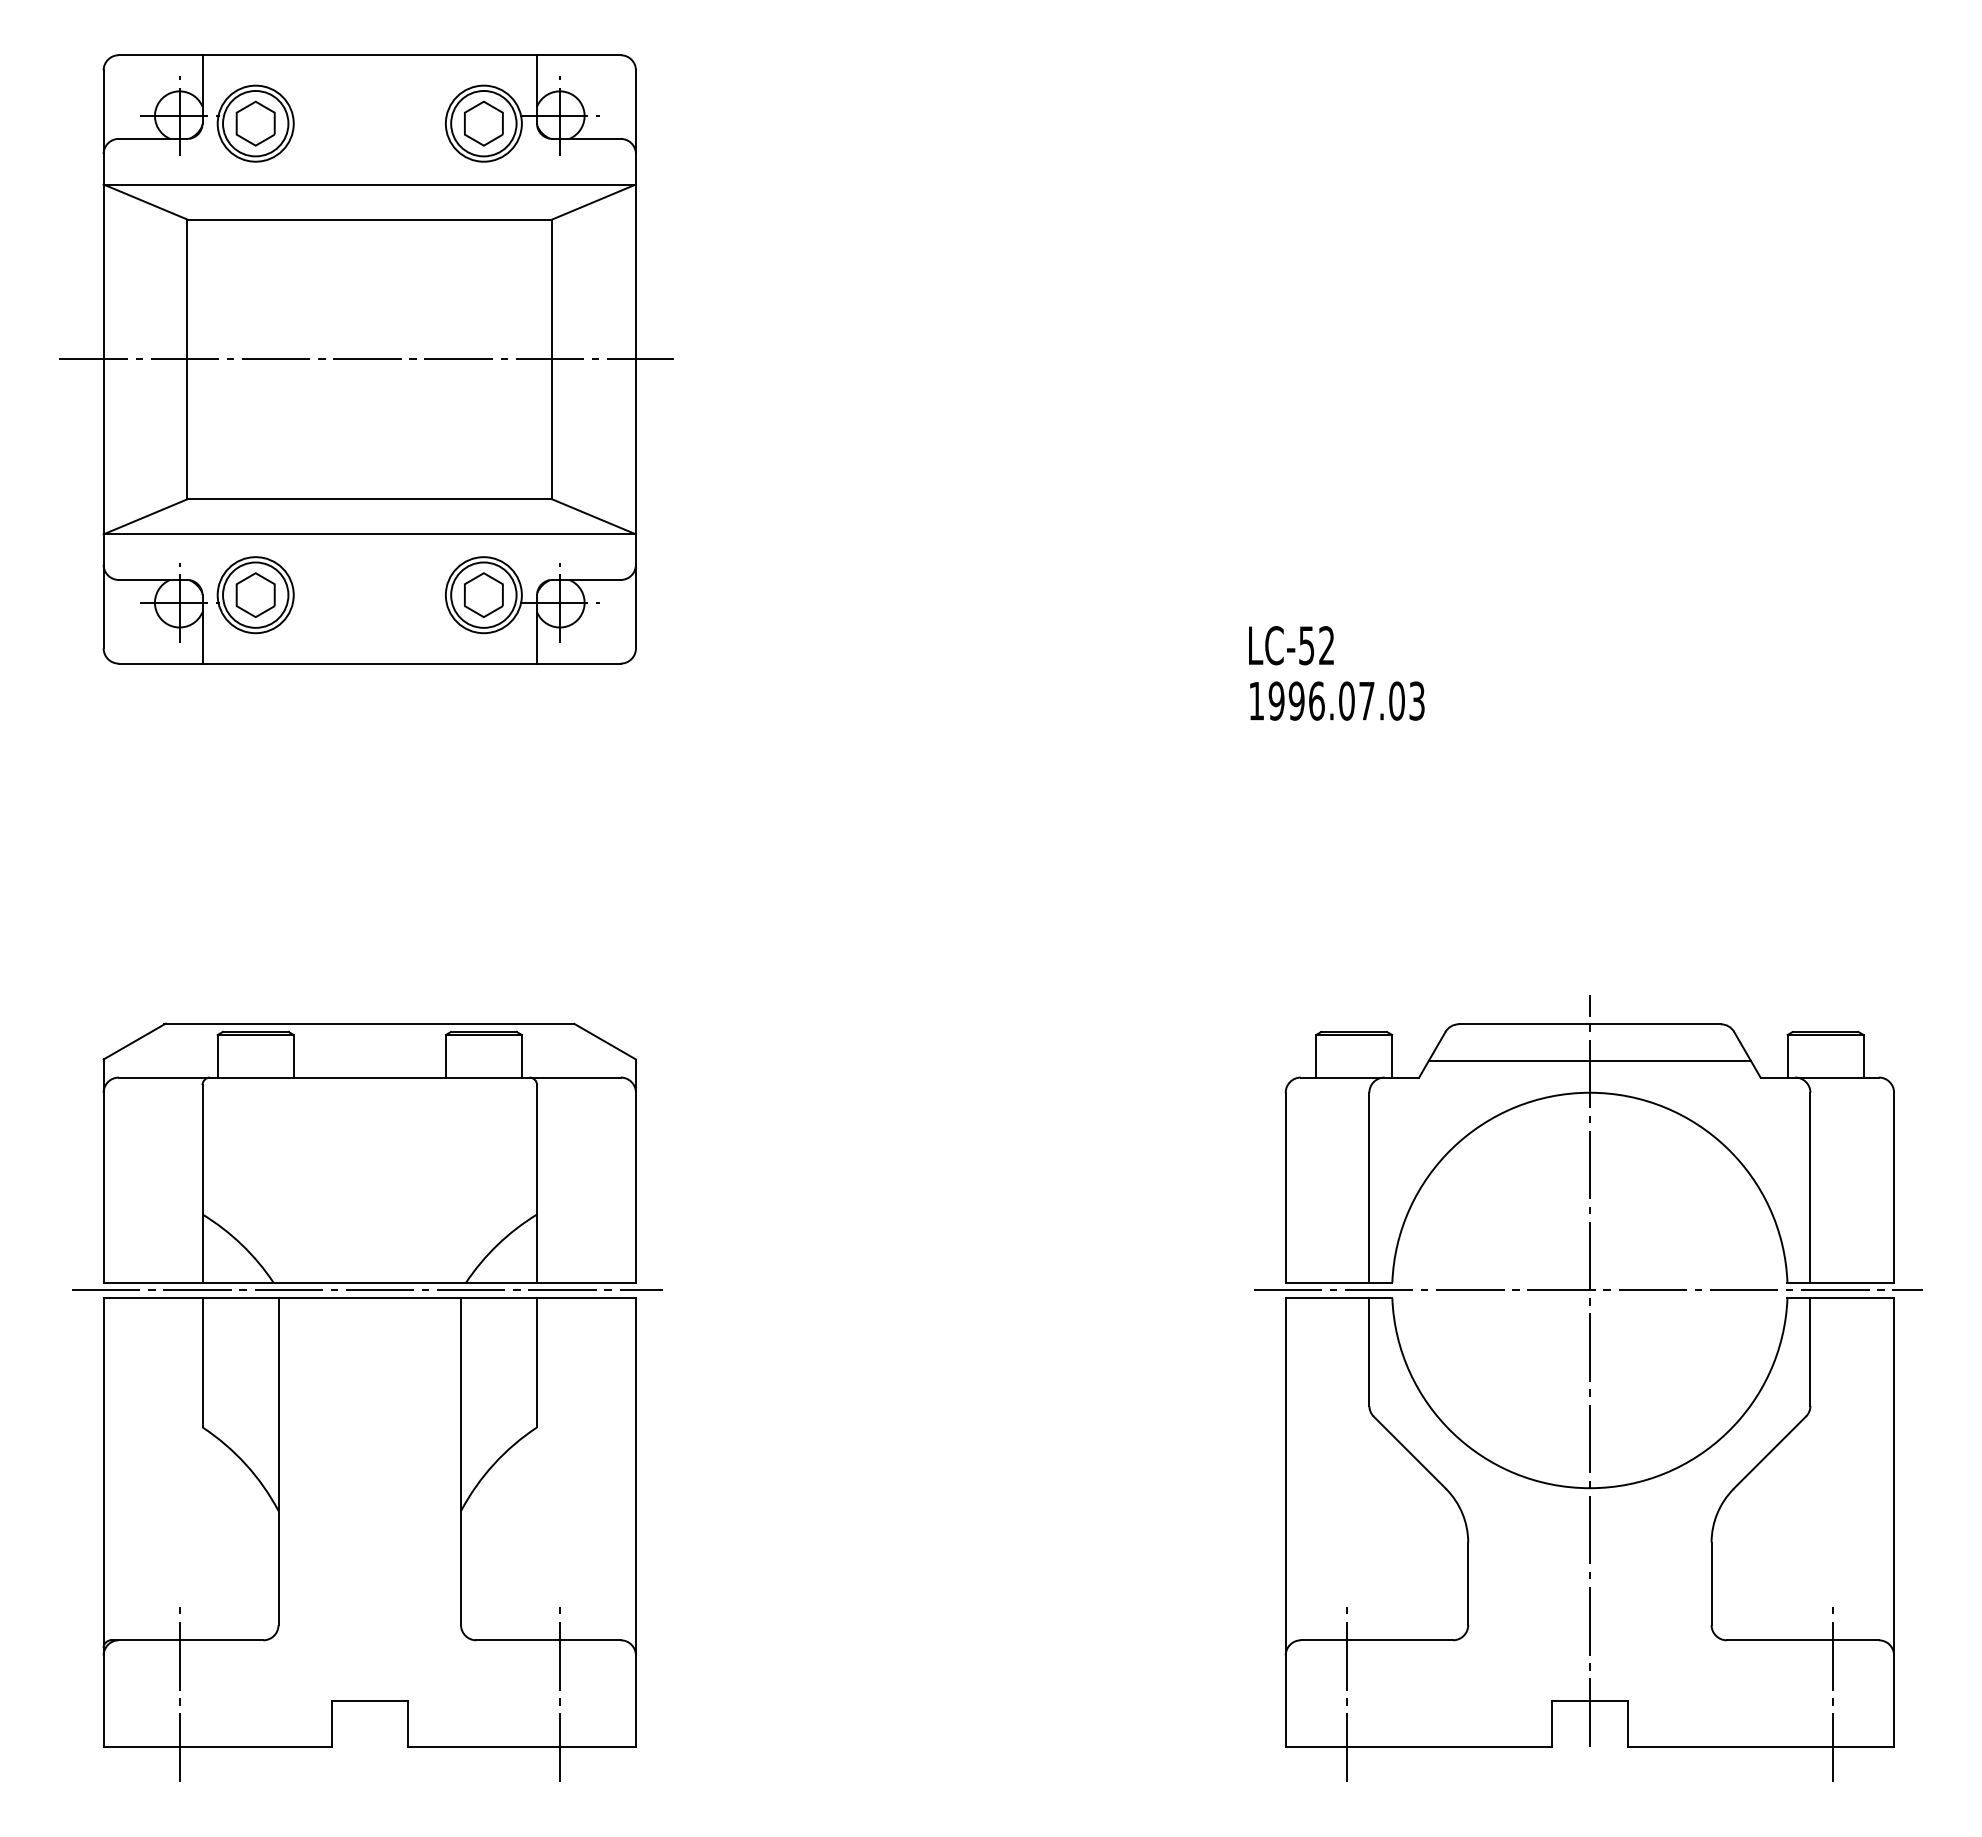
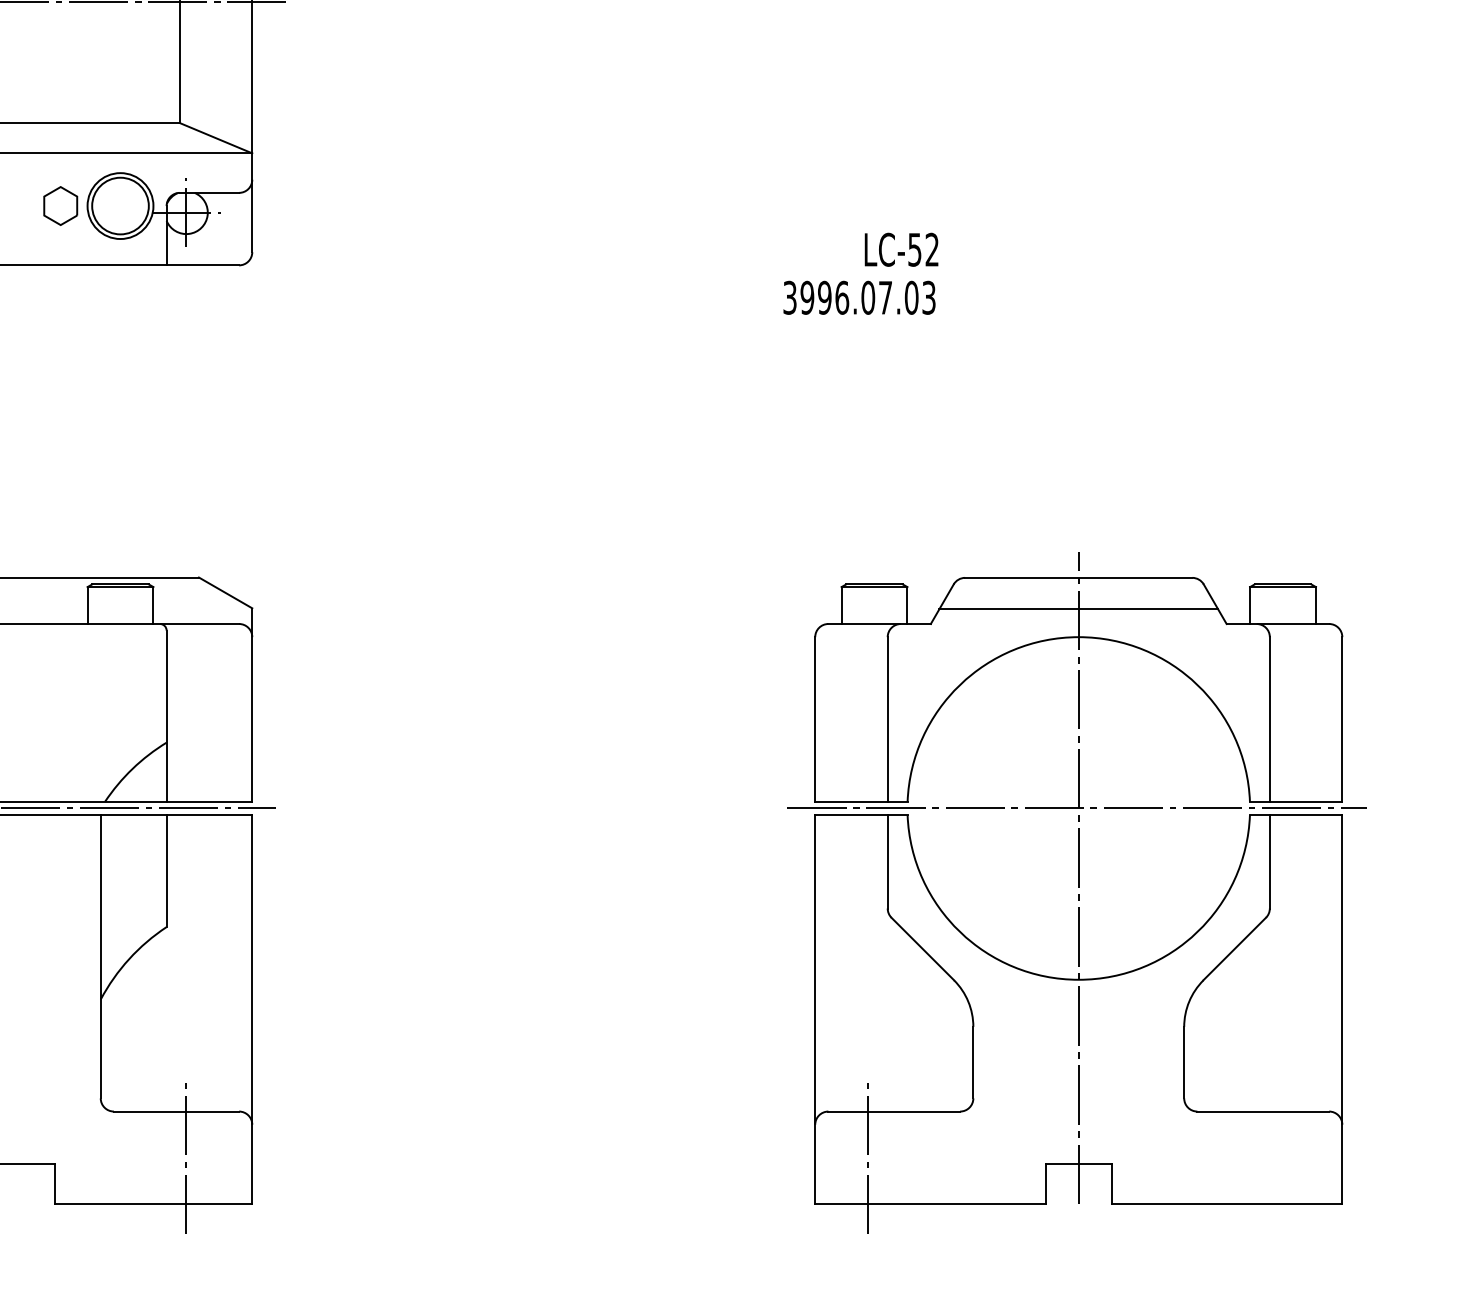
part: (483, 594) -> (60, 205), moved
text: (1291, 645) -> (901, 249), moved
text: (1256, 700) -> (789, 297), 1996.07.03 -> 3996.07.03
line: (1833, 1693) -> (1289, 1157), removed

